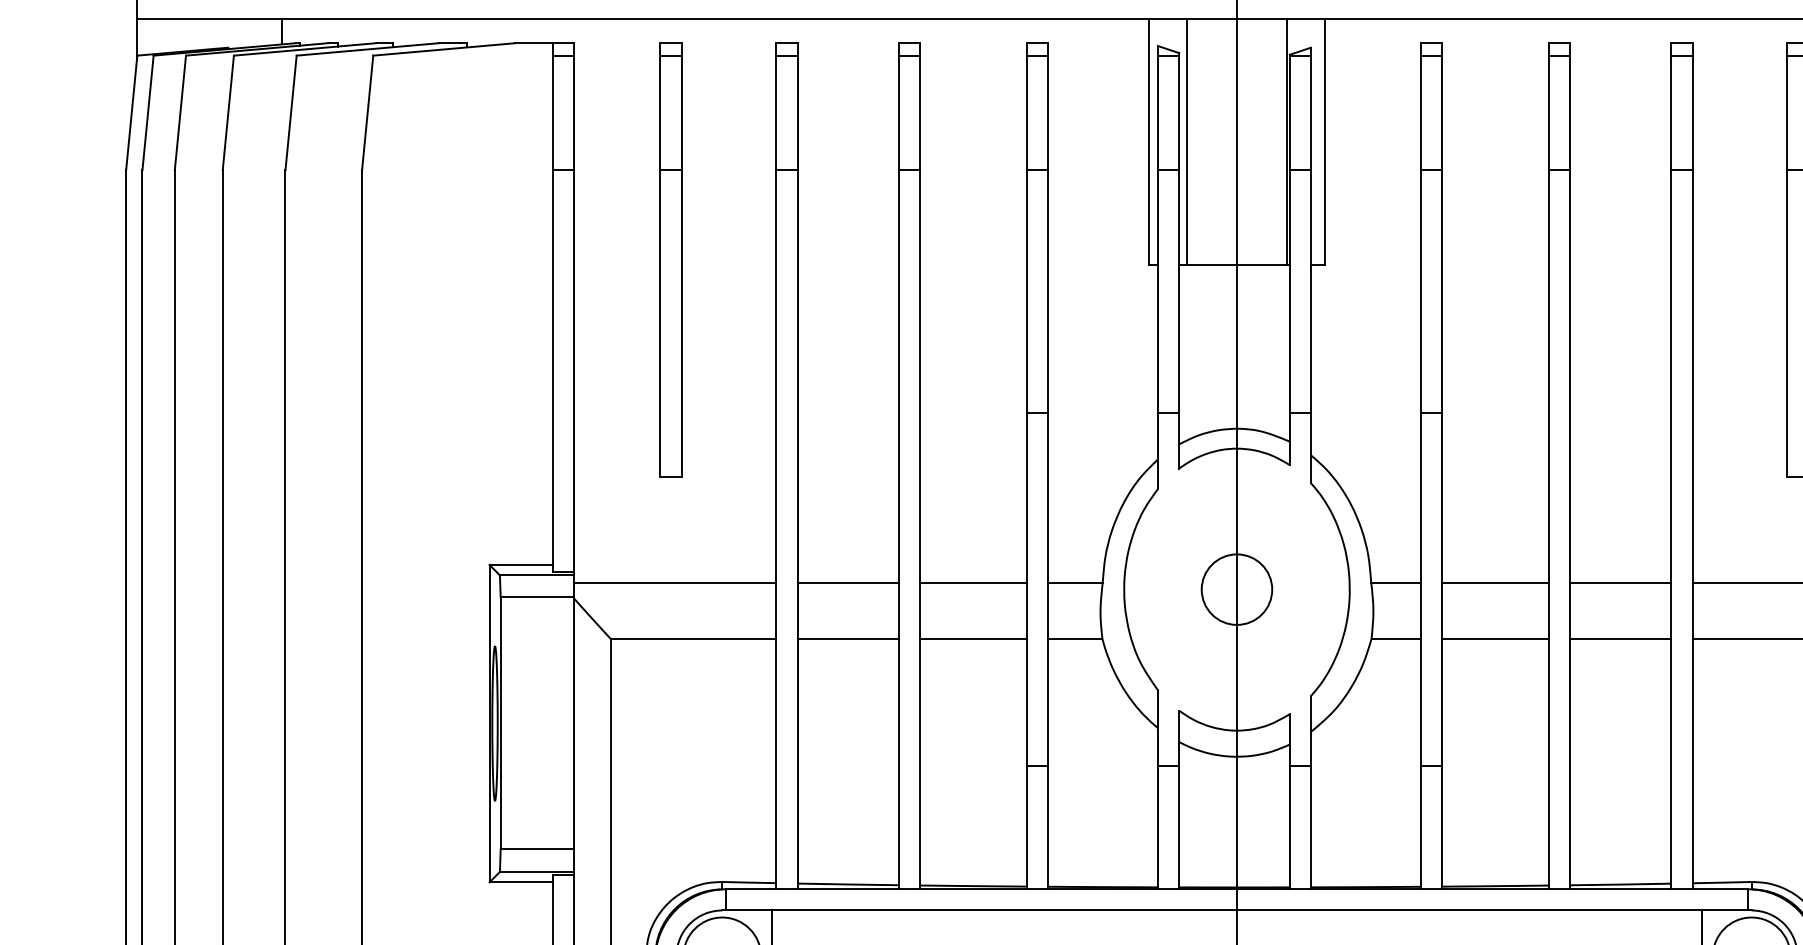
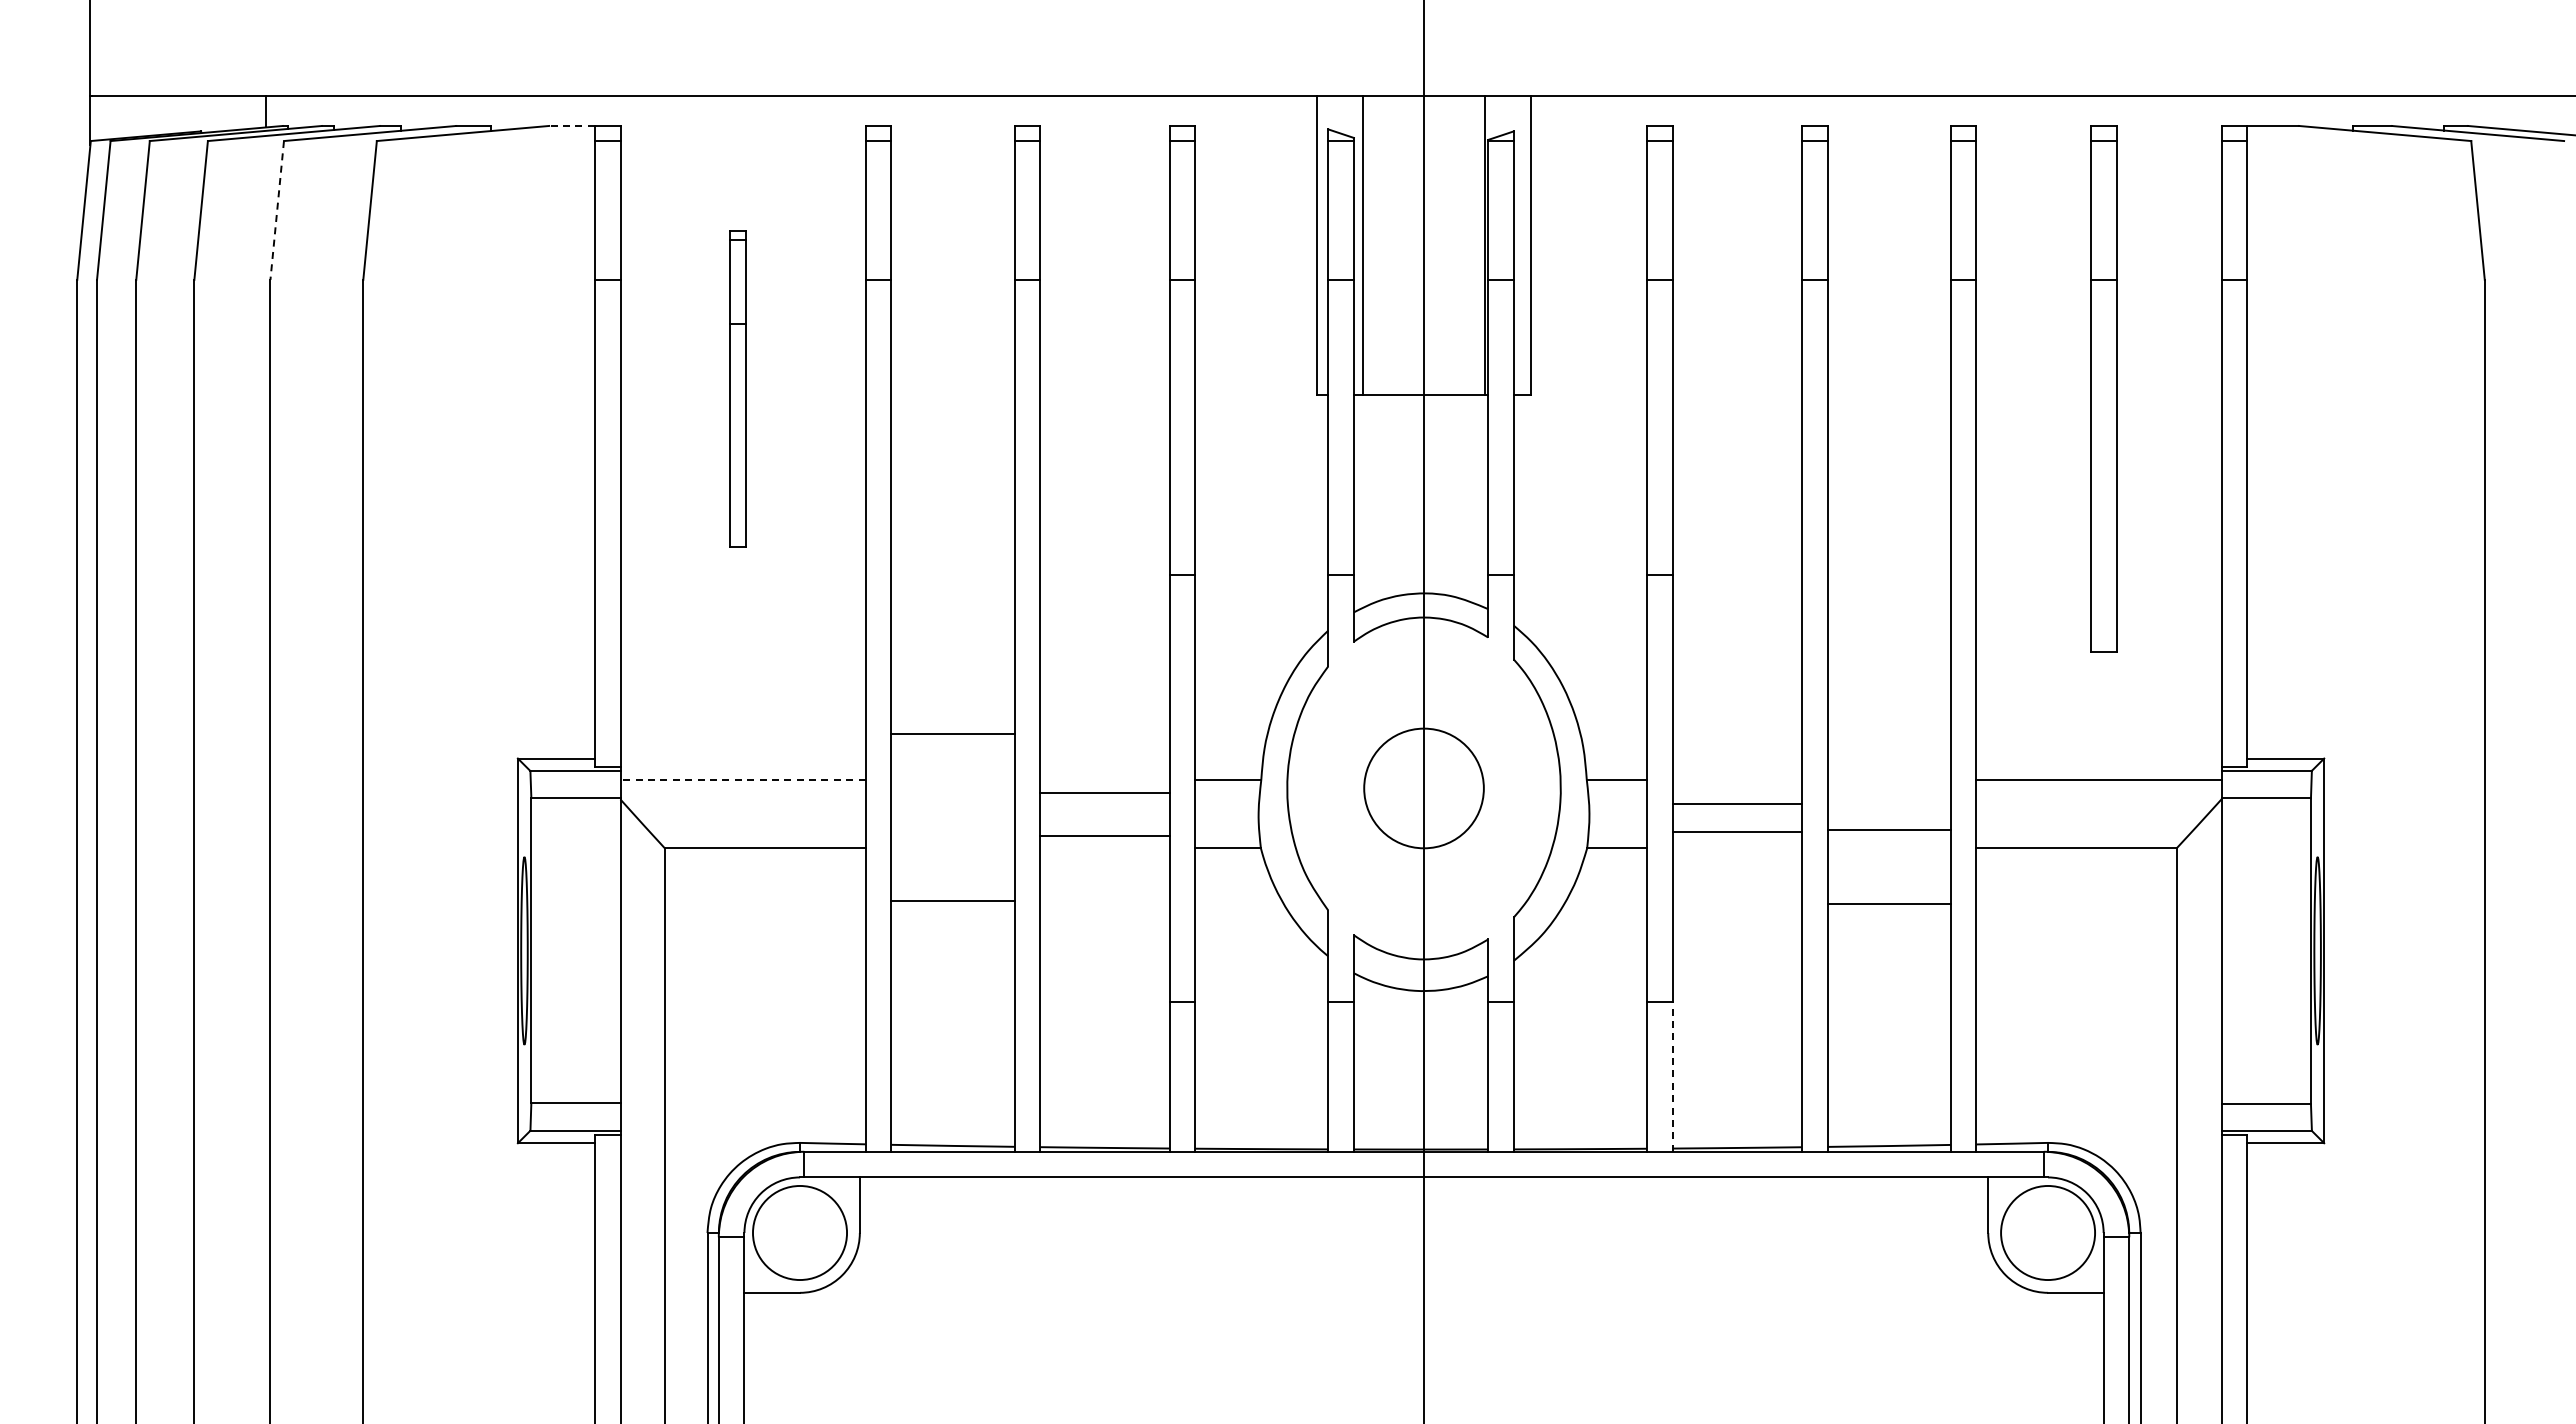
line: (533, 42) -> (571, 125), solid -> dashed
line: (291, 112) -> (277, 210), solid -> dashed
part: (670, 259) -> (737, 388), size x0.6
line: (675, 582) -> (743, 779), solid -> dashed
line: (848, 582) -> (952, 733), moved
line: (973, 582) -> (1104, 835), moved
line: (1494, 582) -> (1736, 831), moved
line: (1620, 582) -> (1888, 829), moved
circle: (1236, 589) -> (1423, 788), size x1.4
line: (848, 639) -> (952, 901), moved
line: (973, 639) -> (1104, 793), moved
line: (1494, 639) -> (1736, 804), moved
line: (1620, 639) -> (1888, 904), moved
line: (1441, 827) -> (1672, 1076), solid -> dashed

